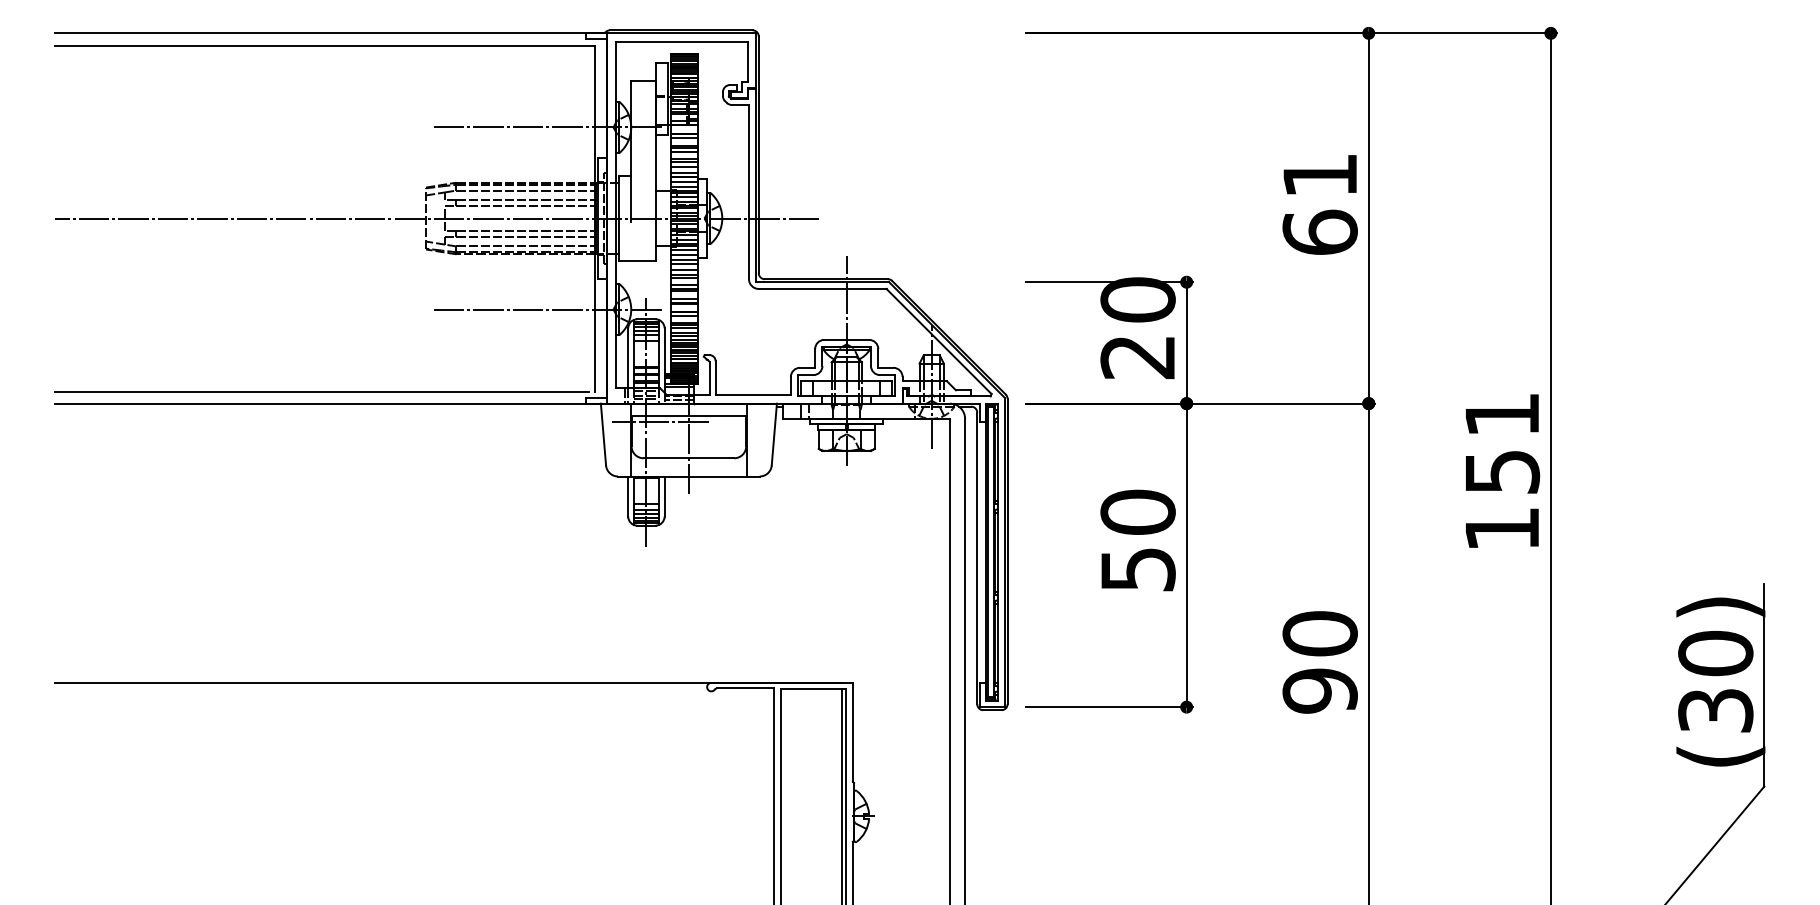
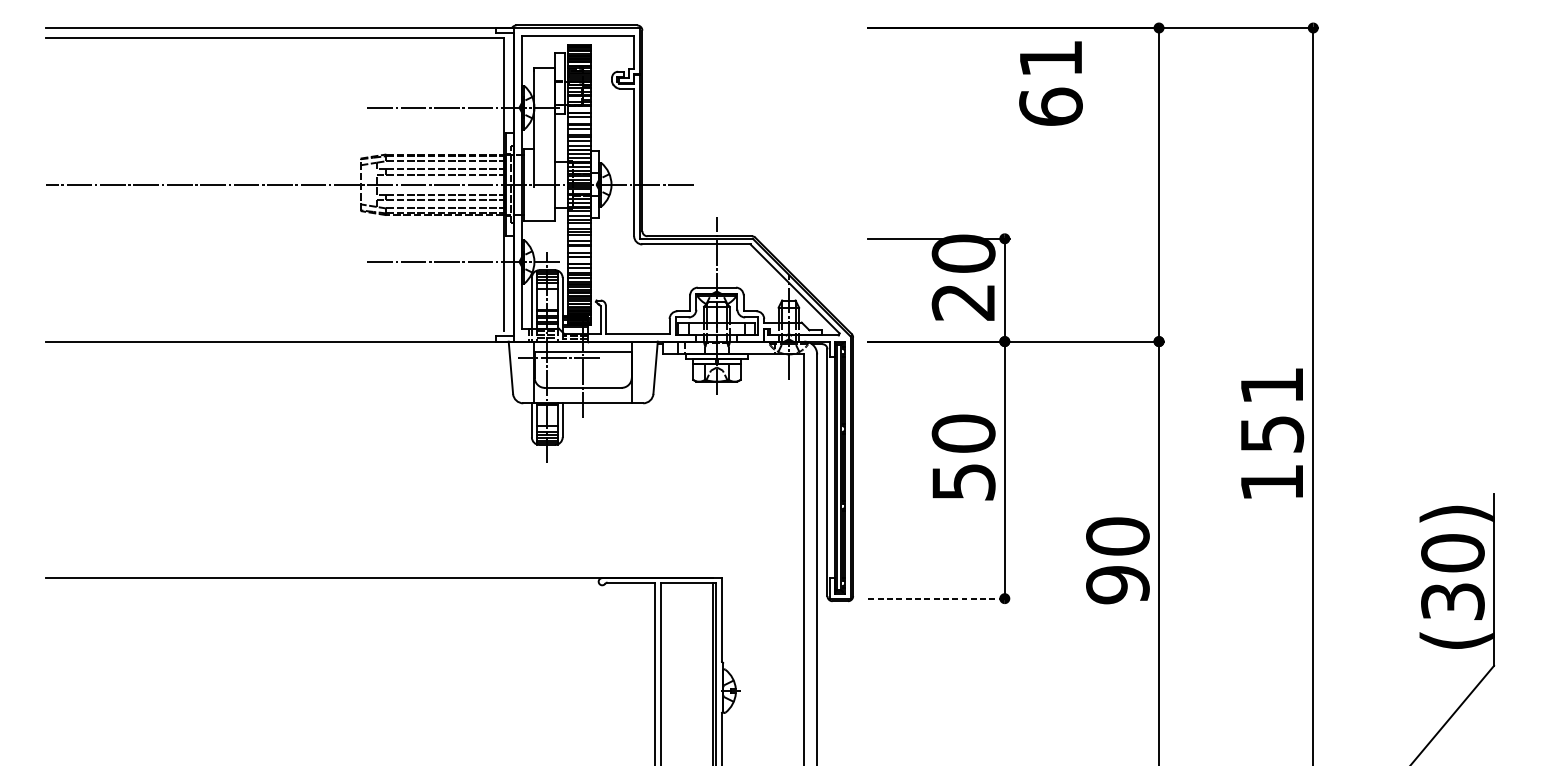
text: (1319, 204) -> (1050, 83), moved
line: (321, 391) -> (272, 331), removed
text: (1503, 470) -> (1273, 432), moved
line: (1109, 707) -> (939, 598), solid -> dashed

